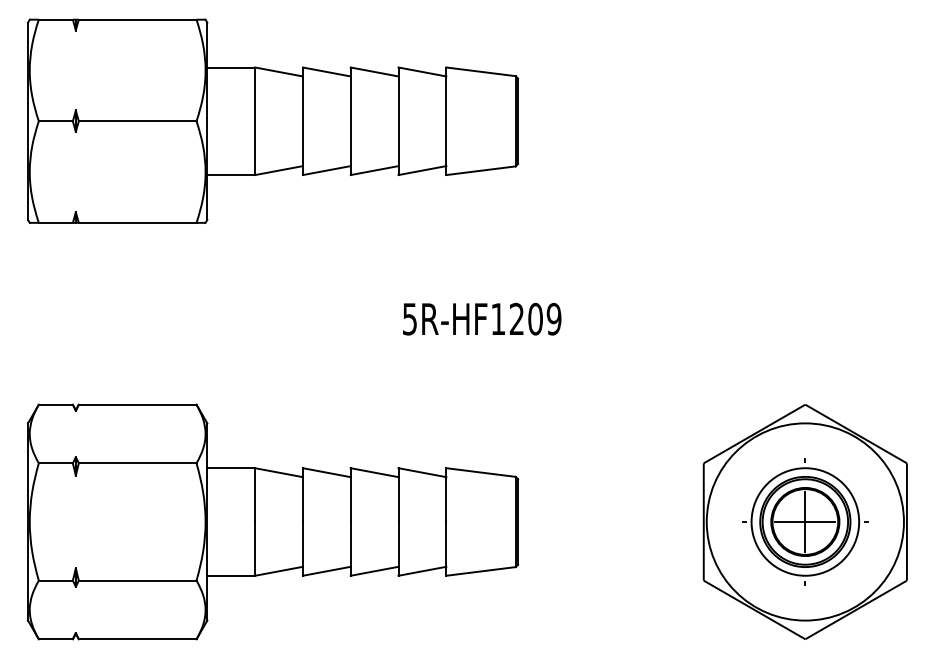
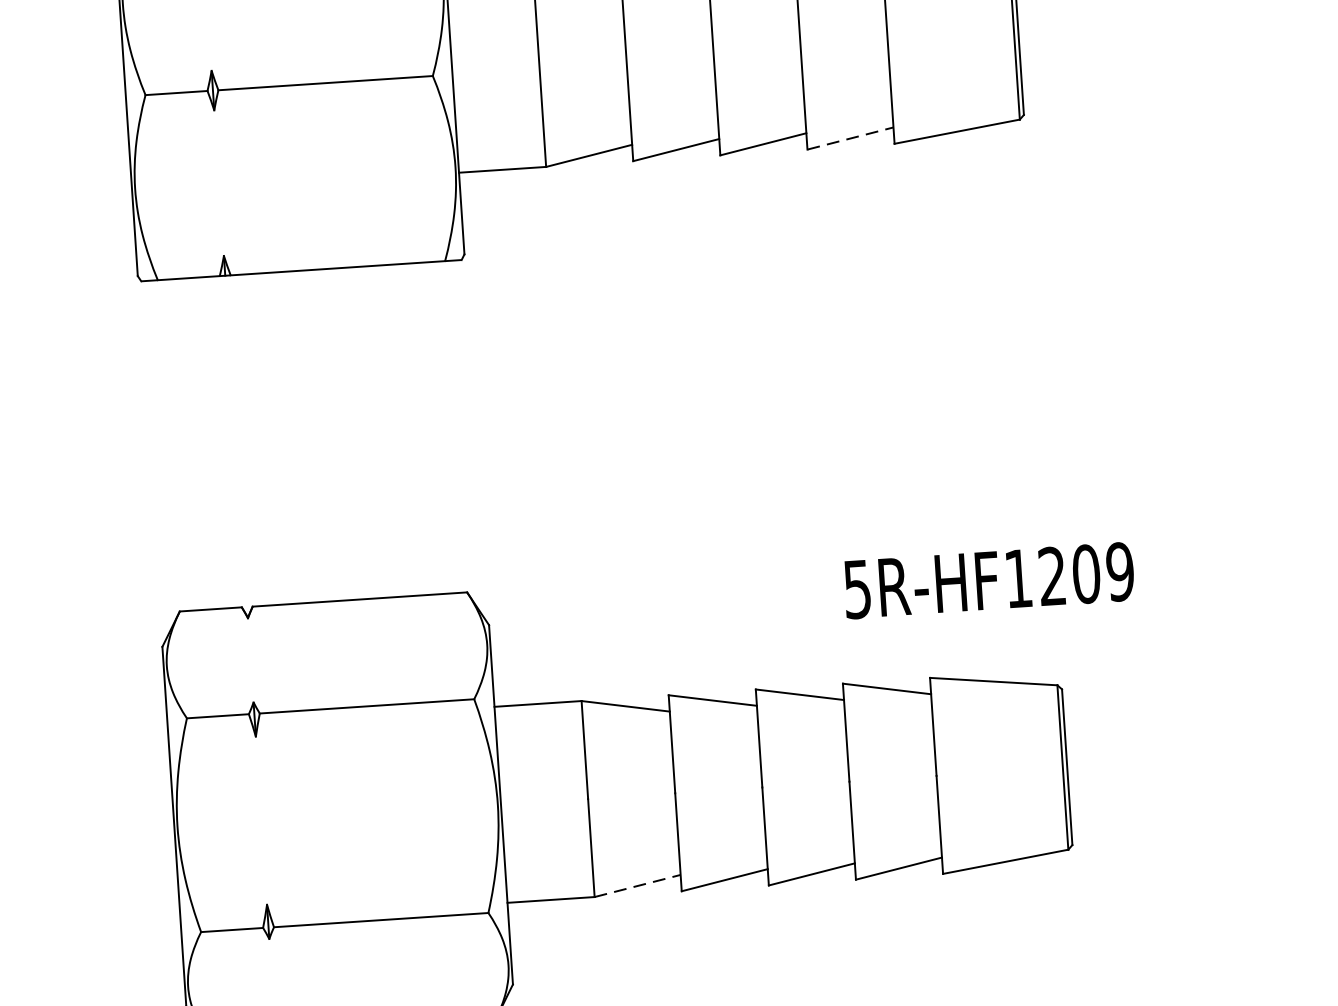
line: (422, 170) -> (850, 138), solid -> dashed
text: (482, 318) -> (989, 579), moved
line: (279, 571) -> (638, 886), solid -> dashed

